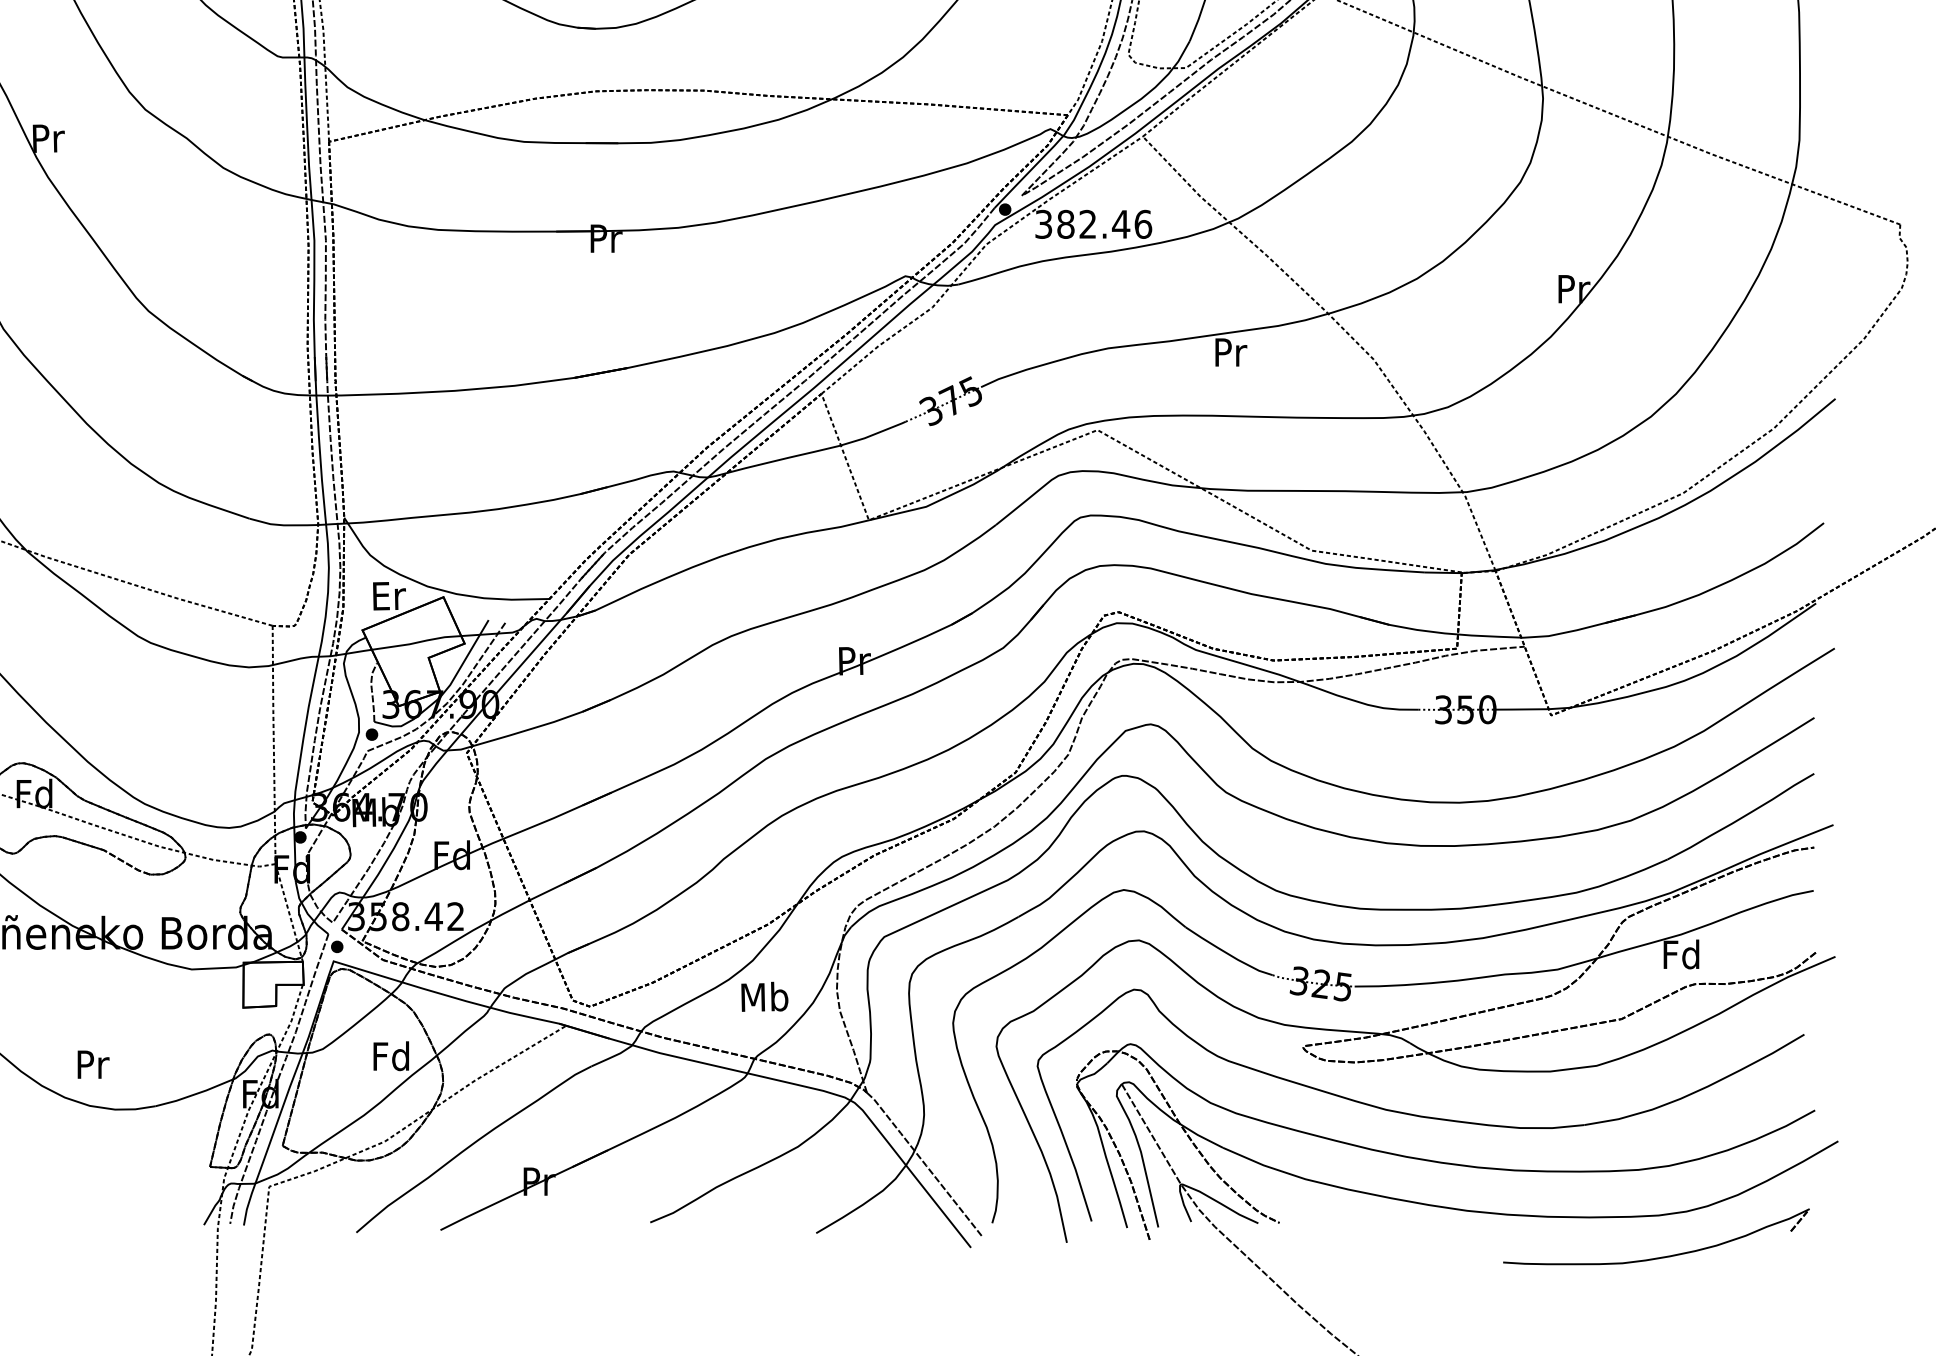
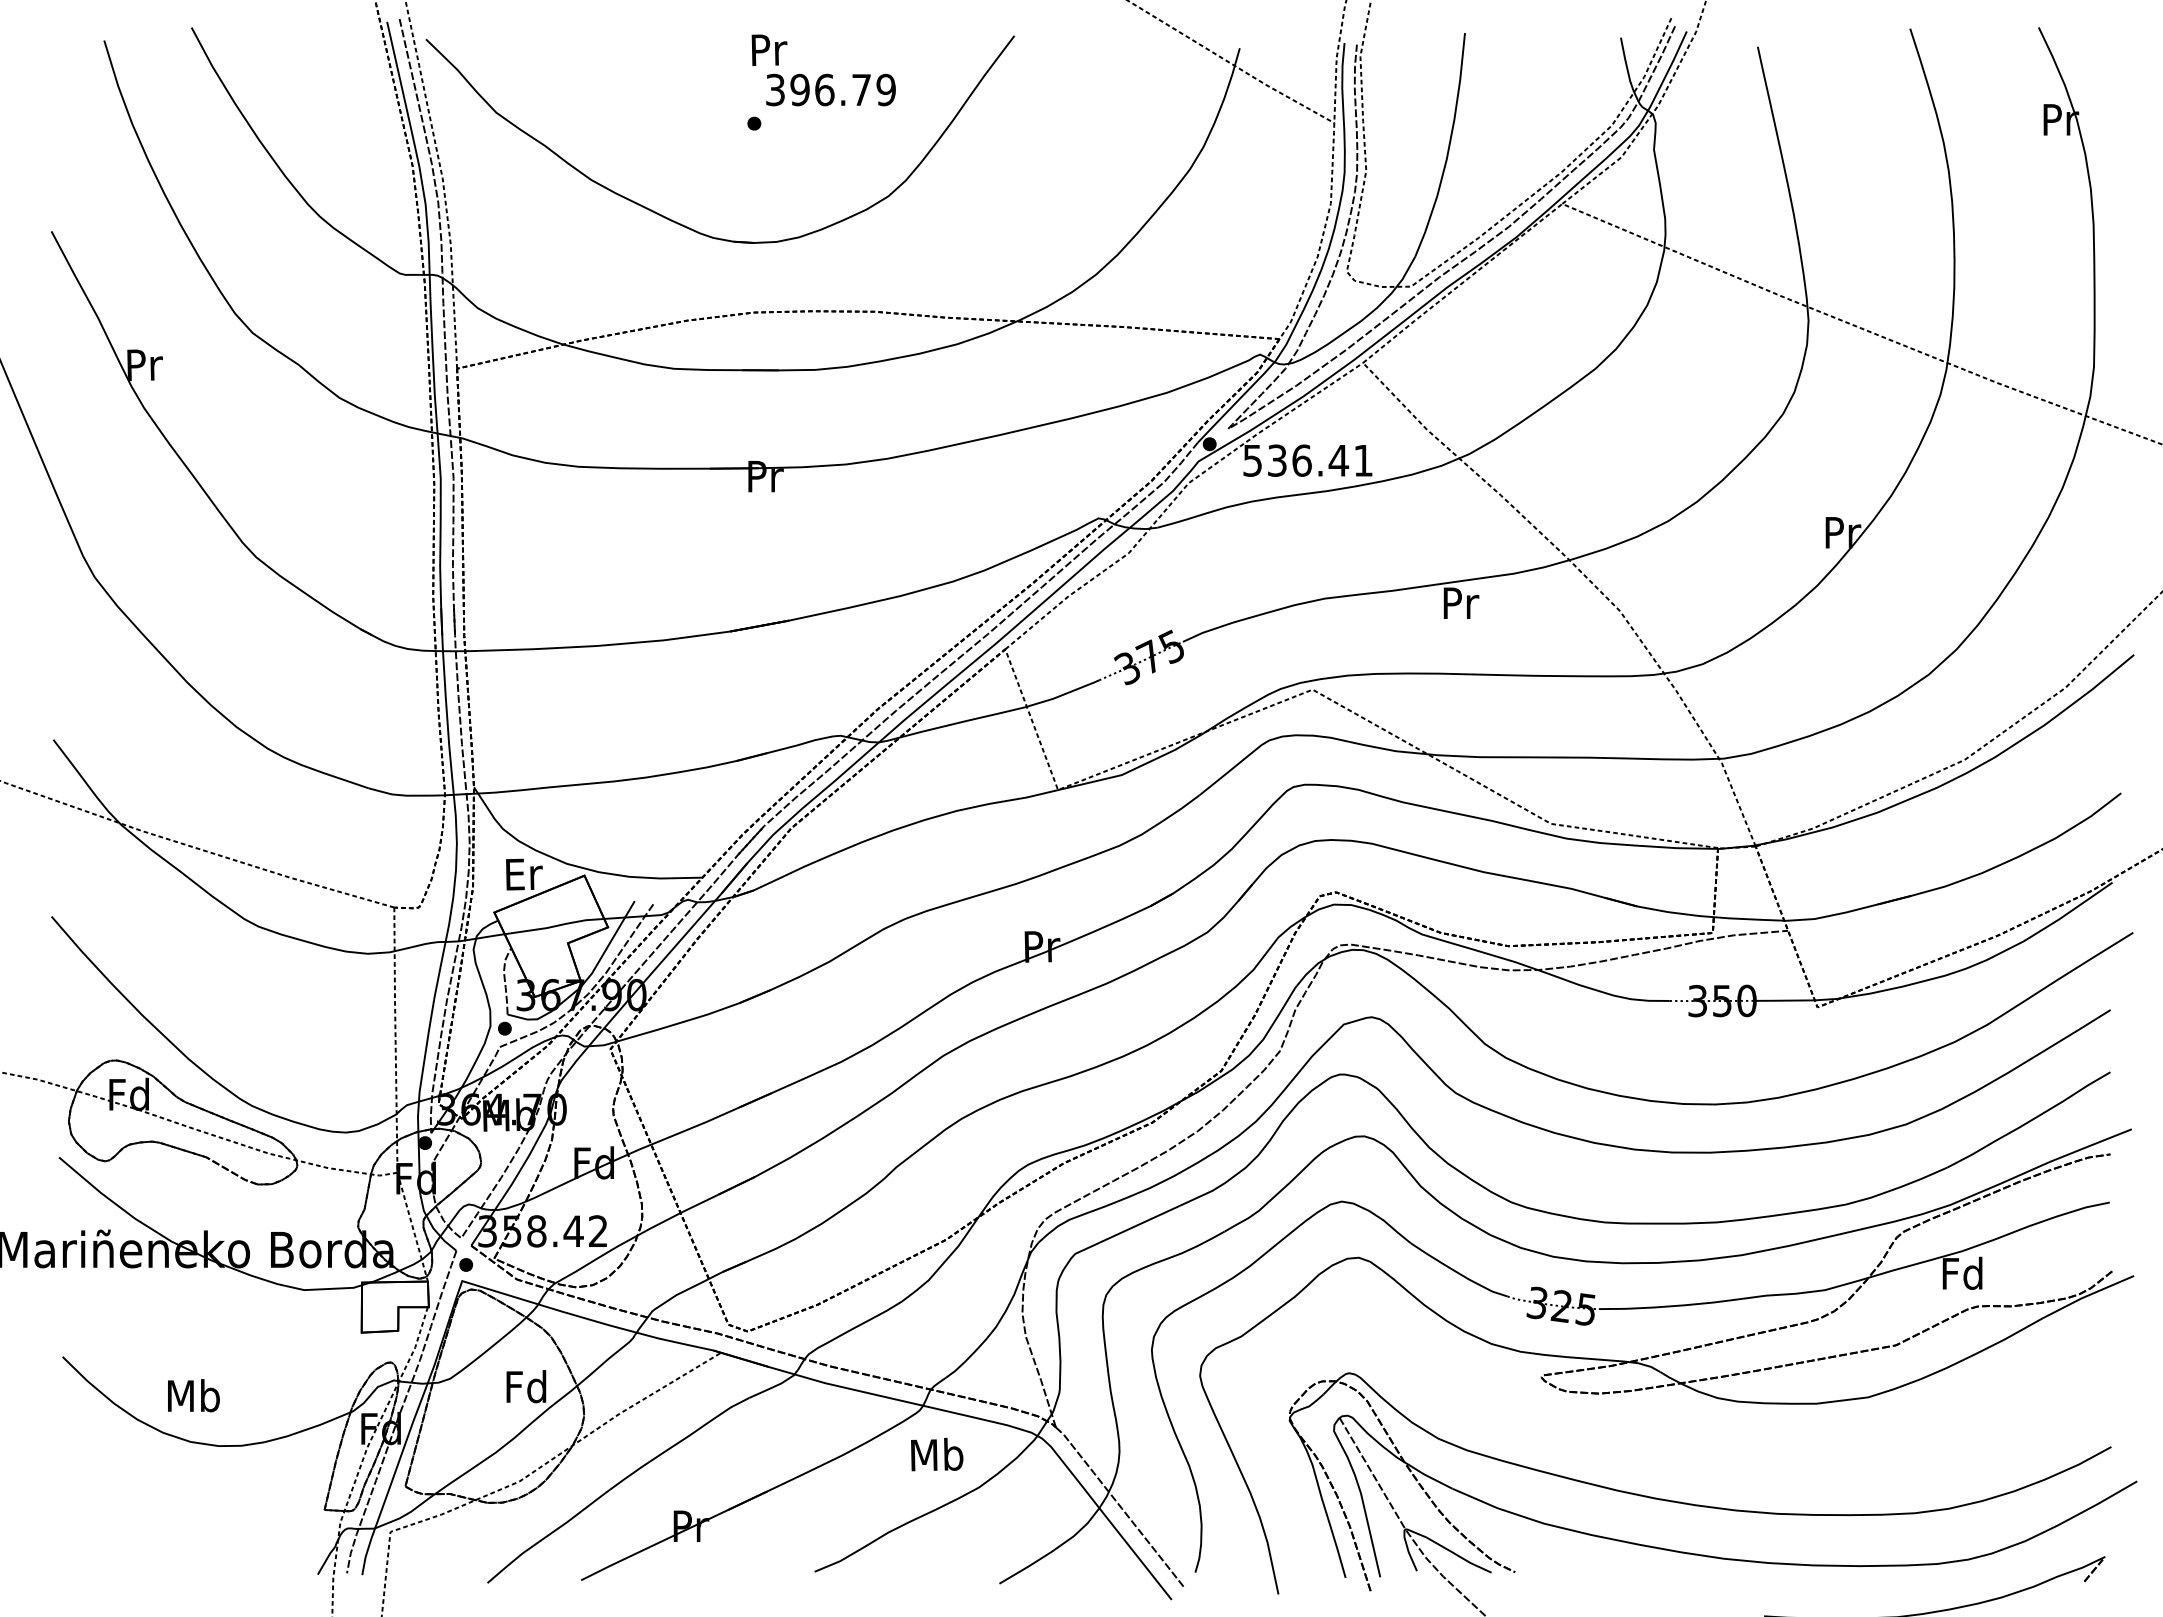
text: (1093, 224) -> (1308, 460), 382.46 -> 536.41
text: (765, 996) -> (937, 1454), moved
text: (92, 1064) -> (193, 1395), Pr -> Mb
part: (1420, 1115) -> (1672, 1452), removed

